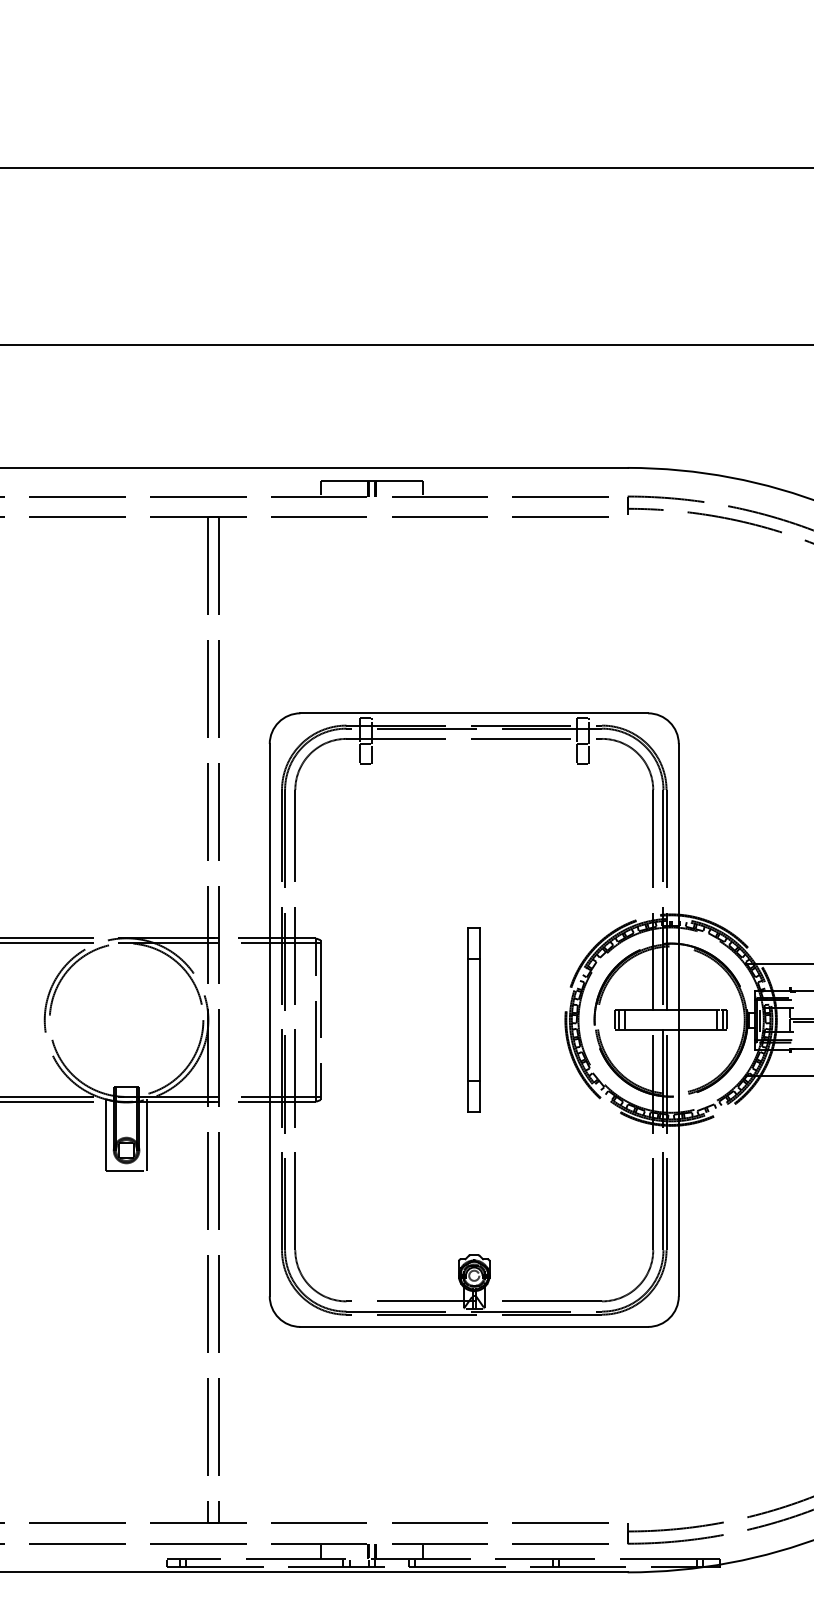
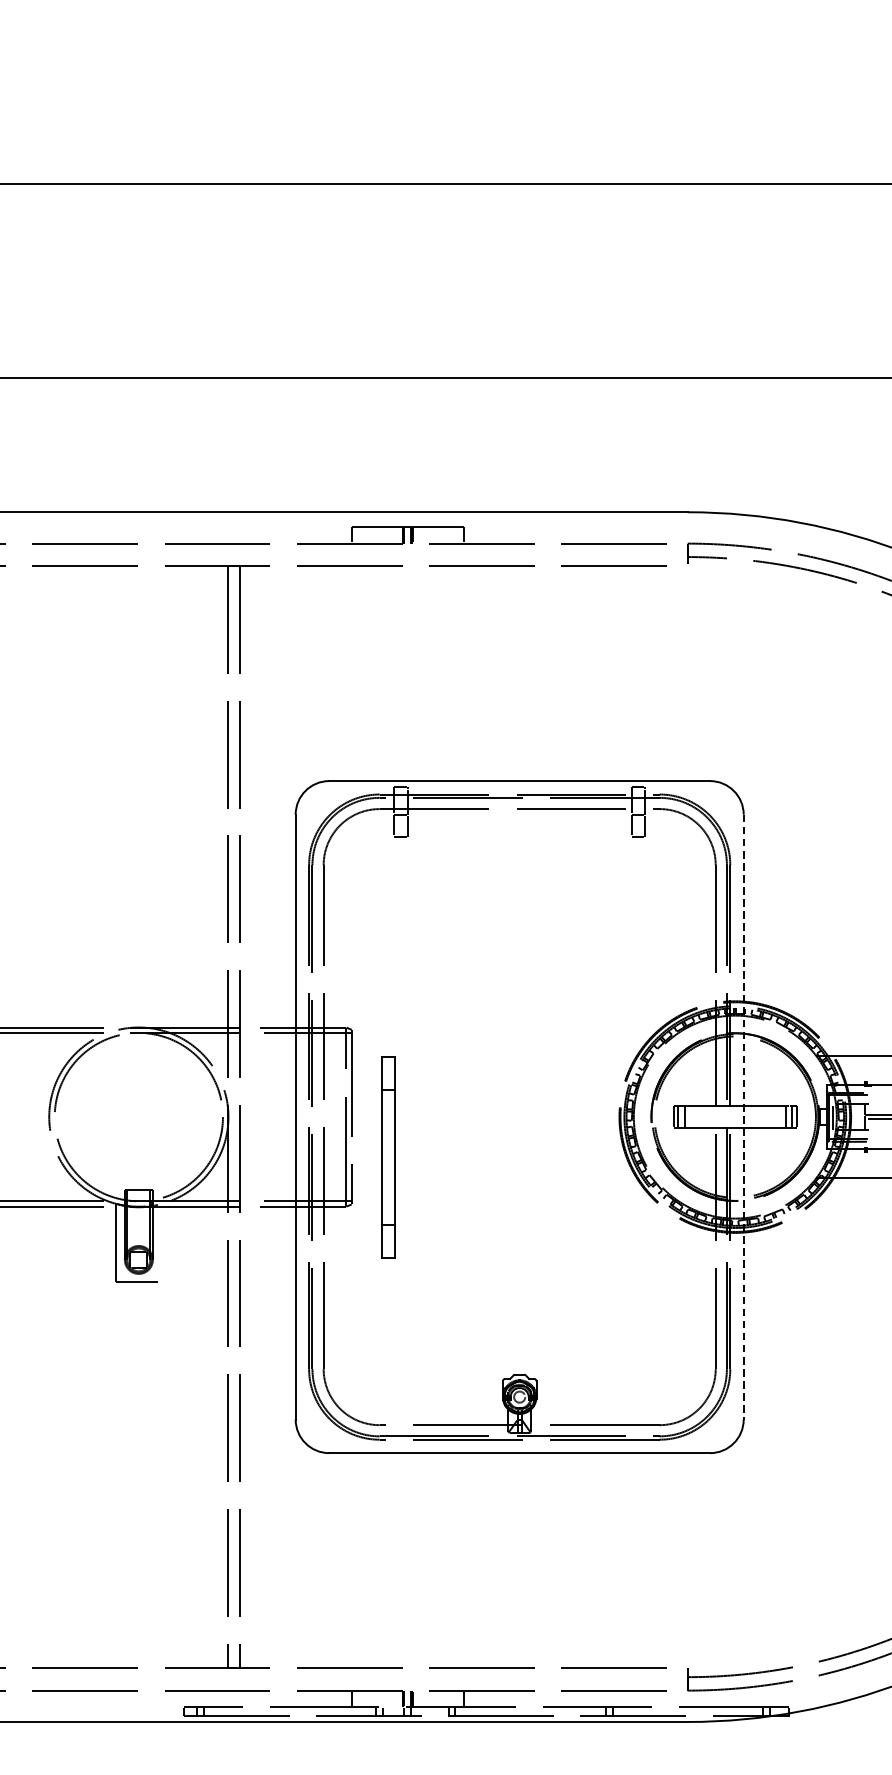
part: (473, 1019) -> (387, 1156), moved
line: (678, 1020) -> (743, 1117), solid -> dashed
line: (147, 1134) -> (161, 1242), removed

